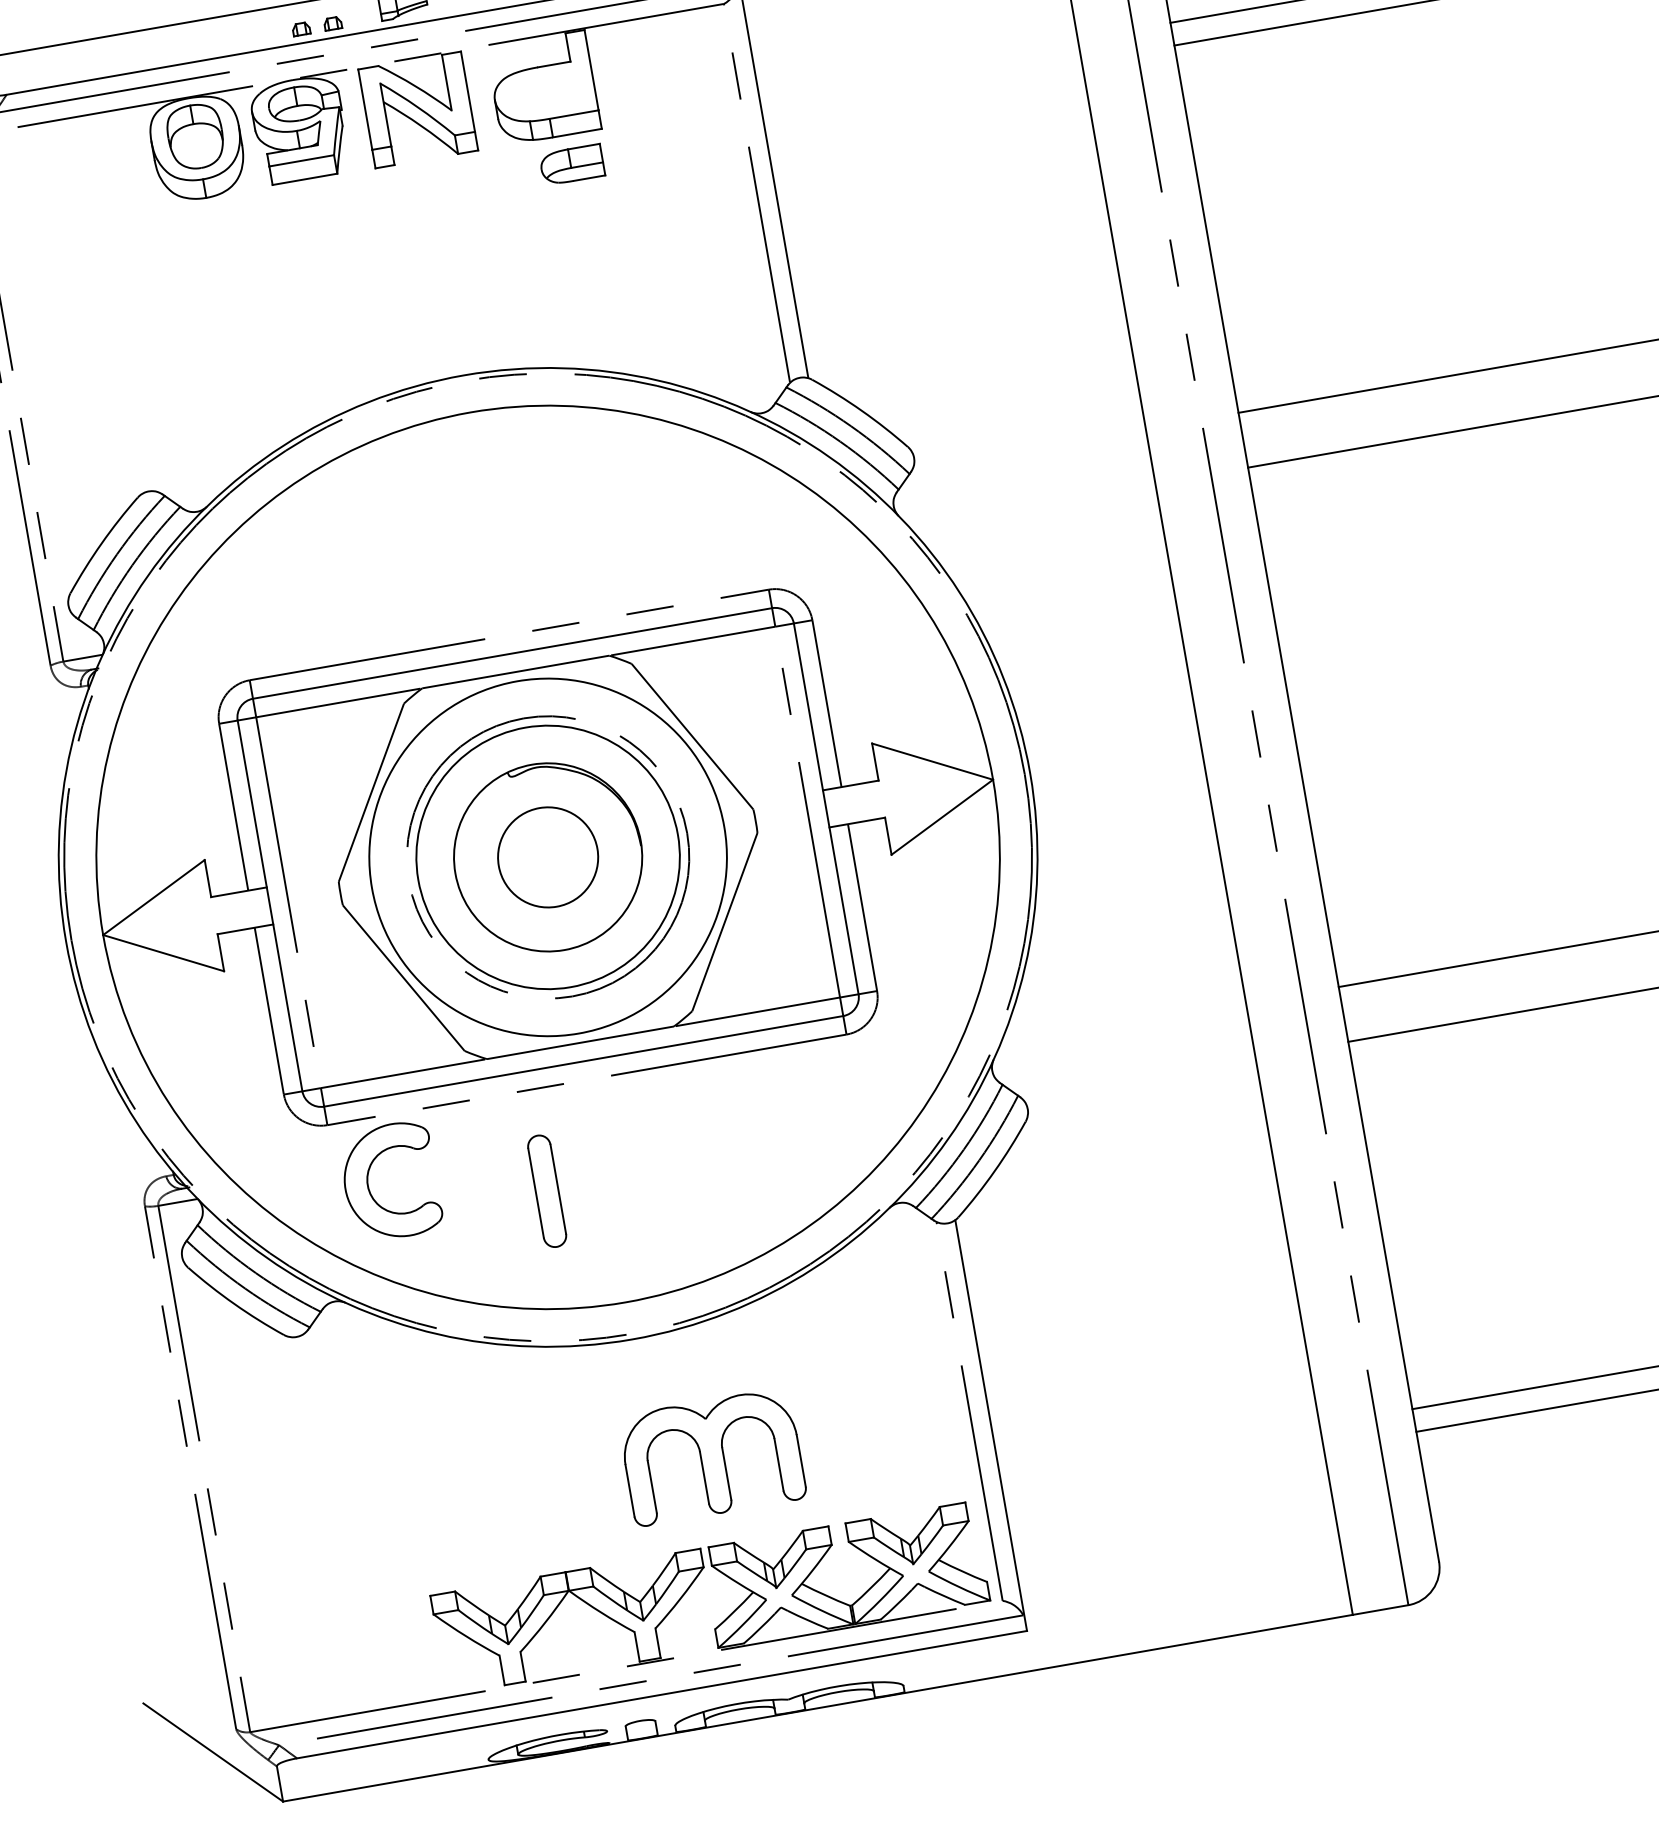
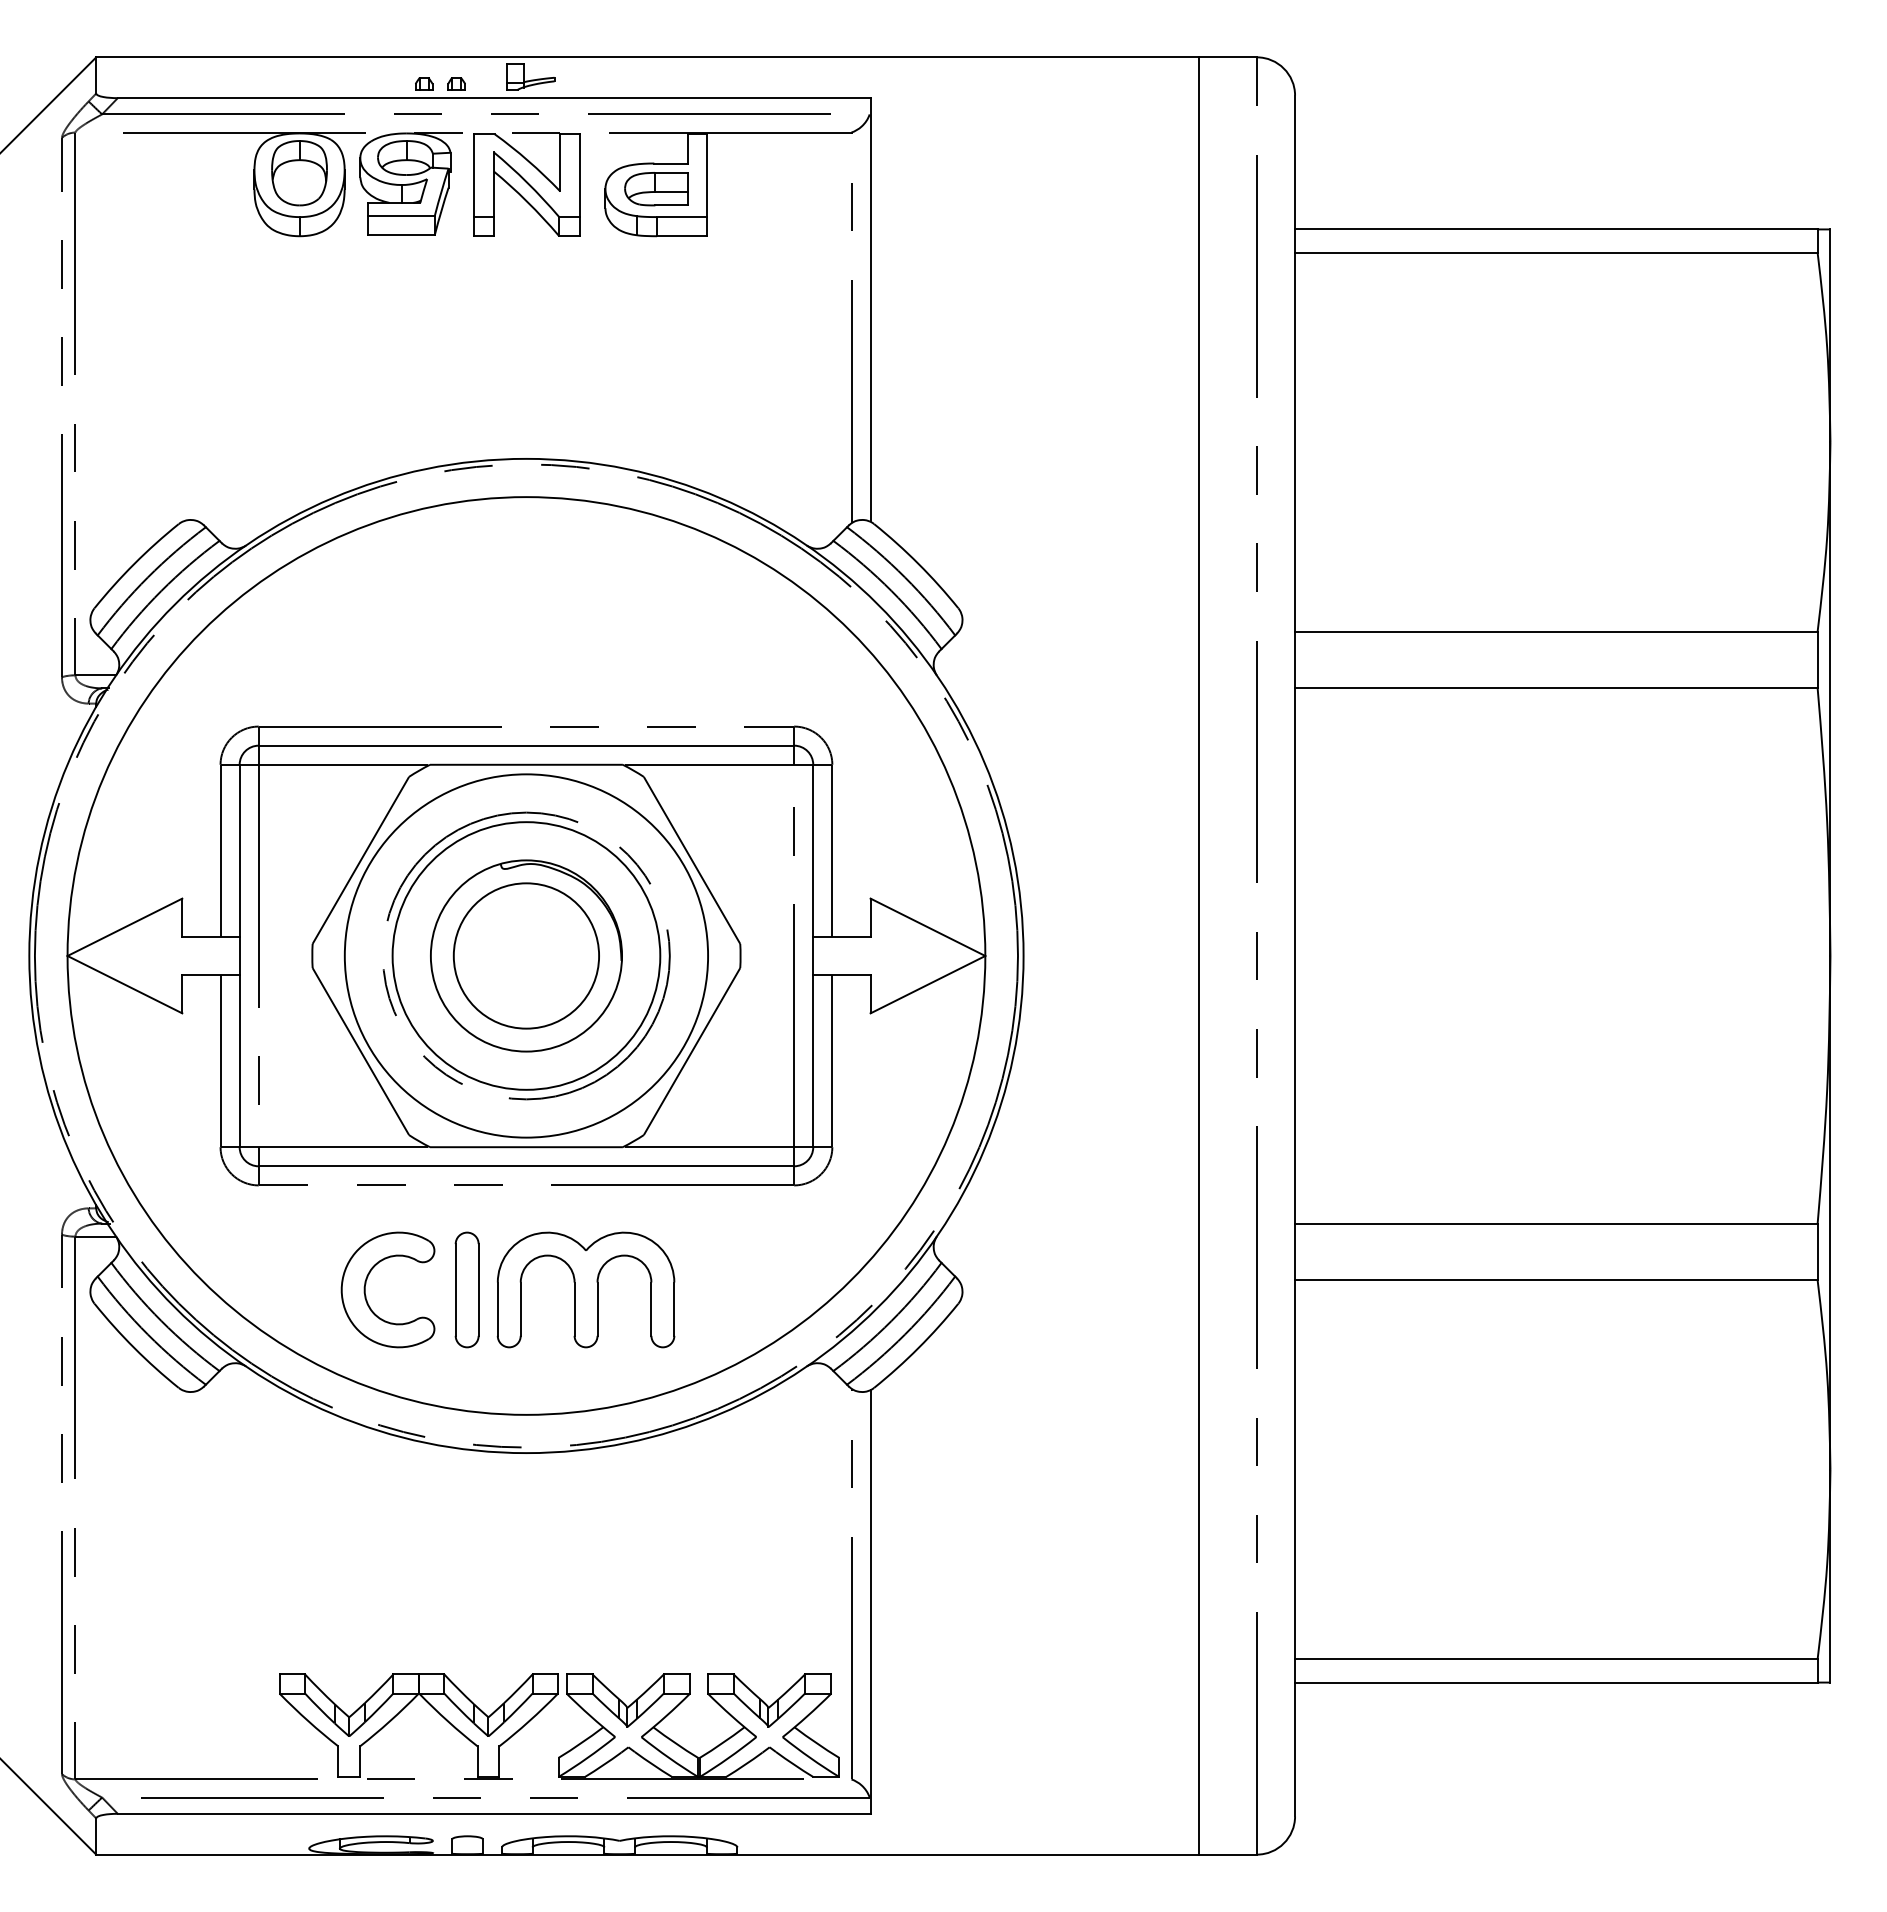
part: (572, 165) -> (656, 189), moved
circle: (548, 856) -> (526, 955), size x1.43
part: (368, 1180) -> (366, 1284), moved
part: (711, 1456) -> (585, 1289), moved

